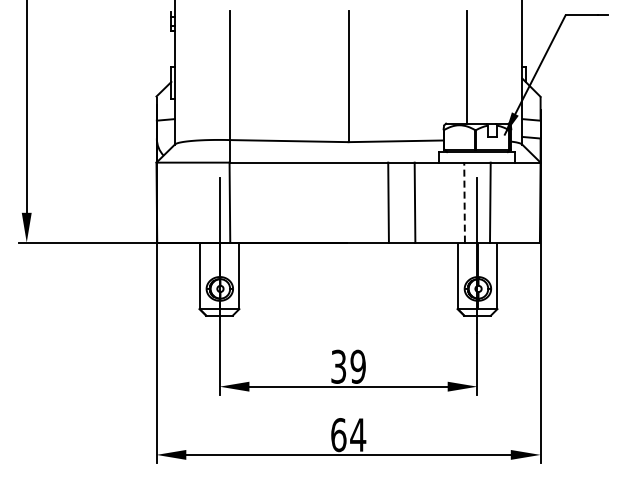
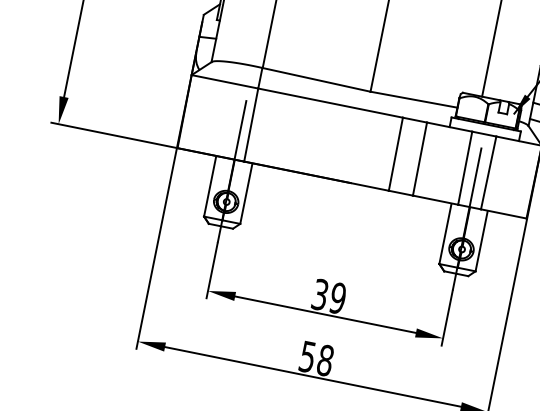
line: (464, 202) -> (465, 168), dashed -> solid
text: (348, 435) -> (316, 359), 64 -> 58

